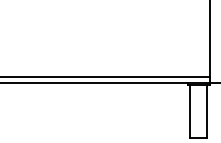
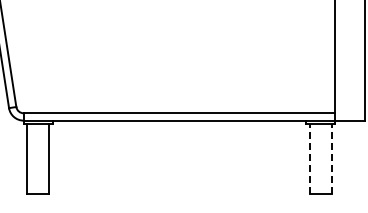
line: (190, 111) -> (309, 158), solid -> dashed
line: (206, 111) -> (331, 158), solid -> dashed

